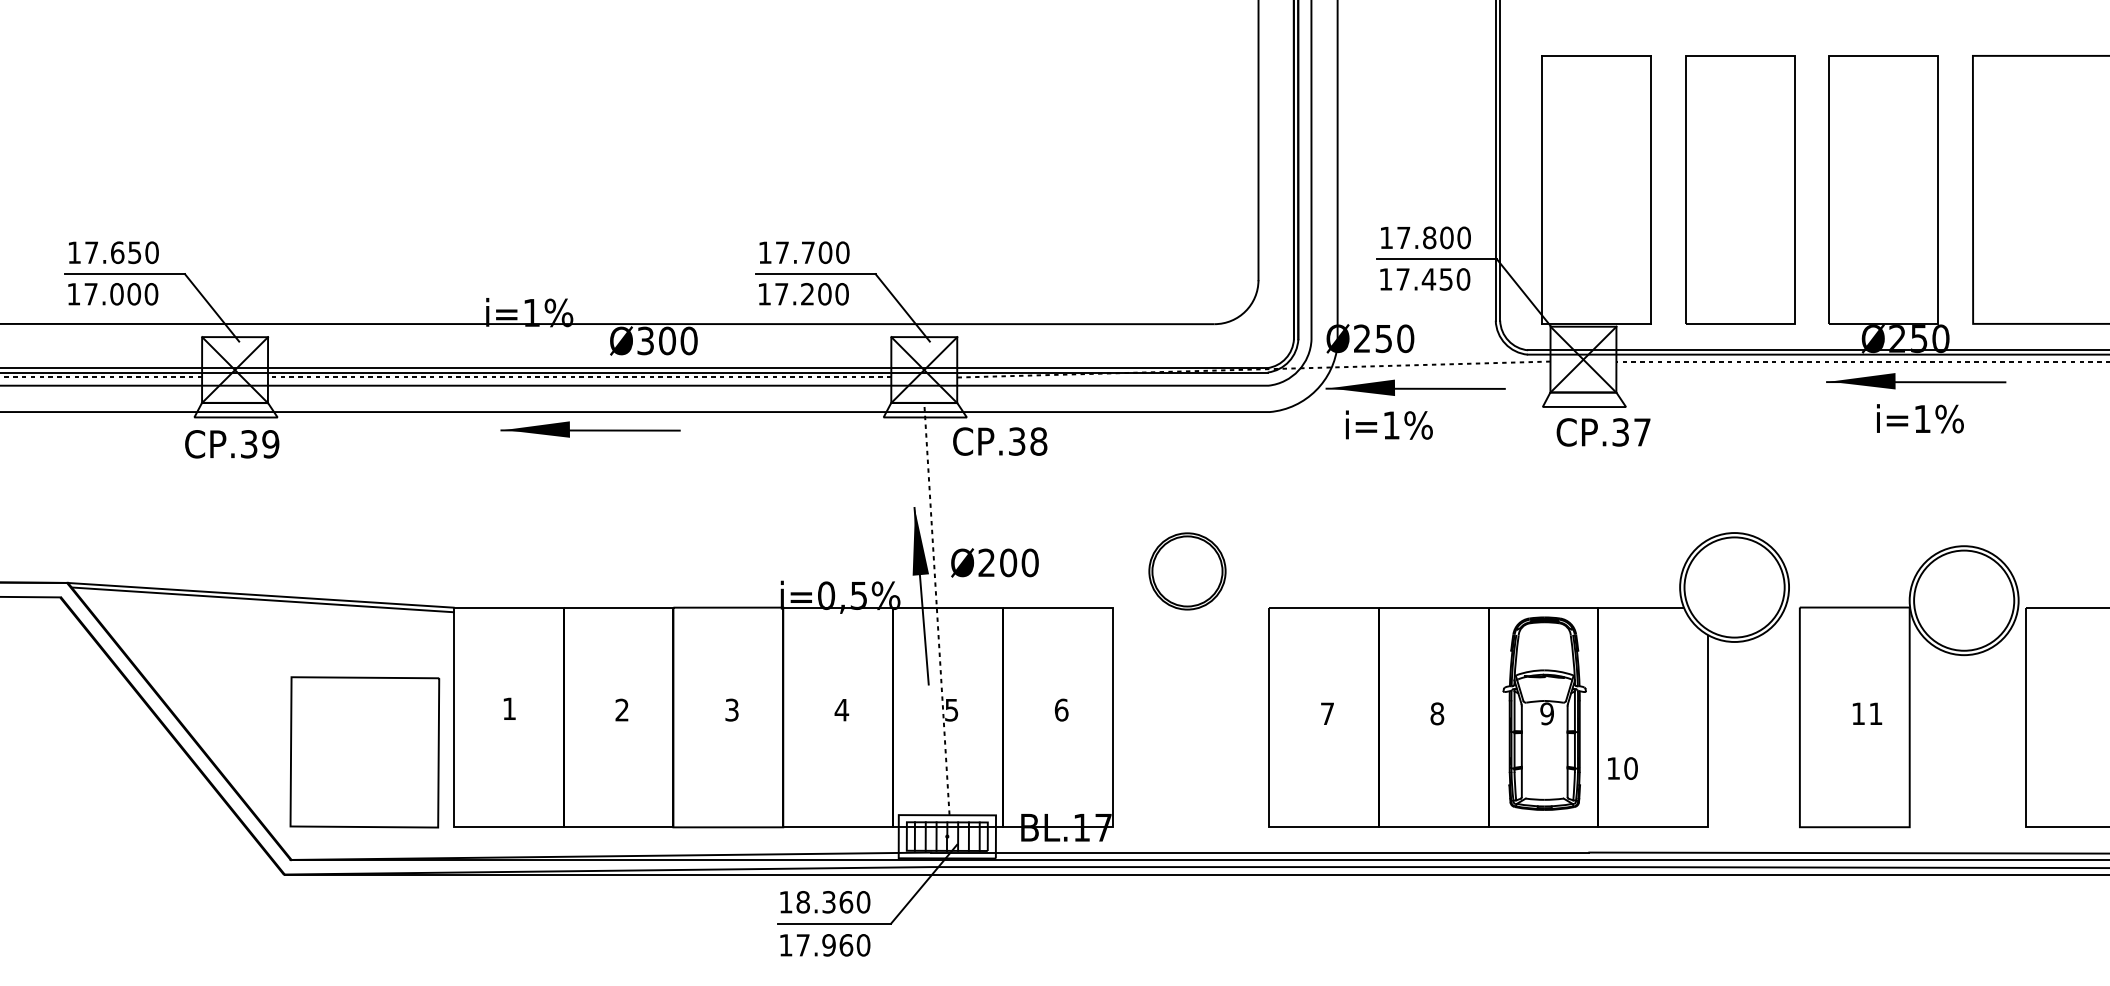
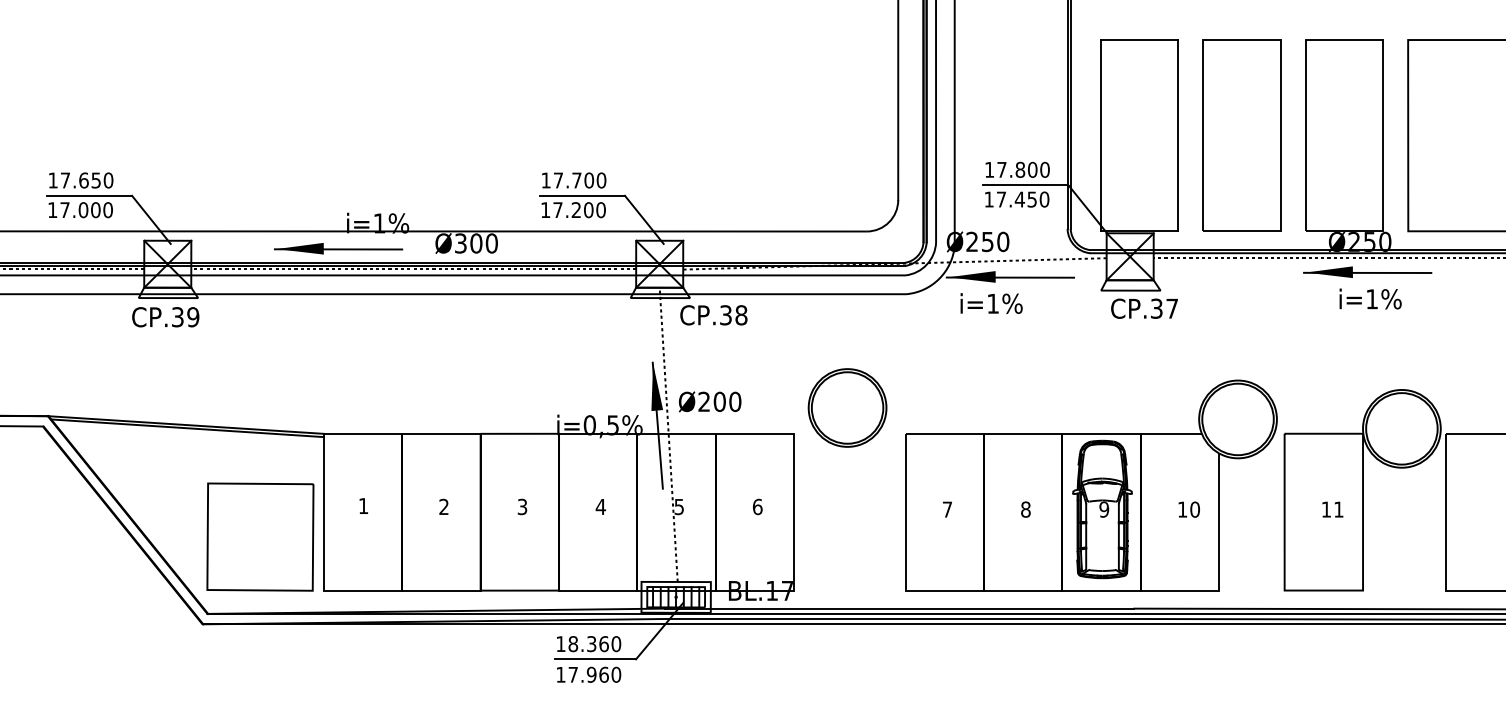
part: (590, 429) -> (338, 248), moved
part: (1187, 570) -> (847, 407), size x1.43
text: (1621, 768) -> (1188, 509), moved

